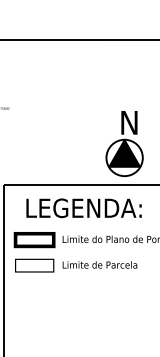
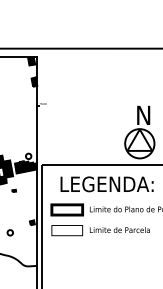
fill: (124, 152) -> (139, 139), removed

